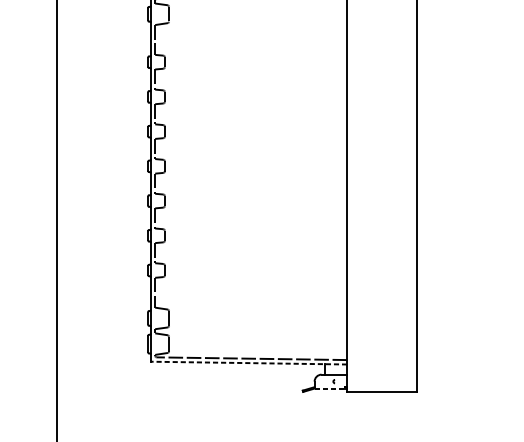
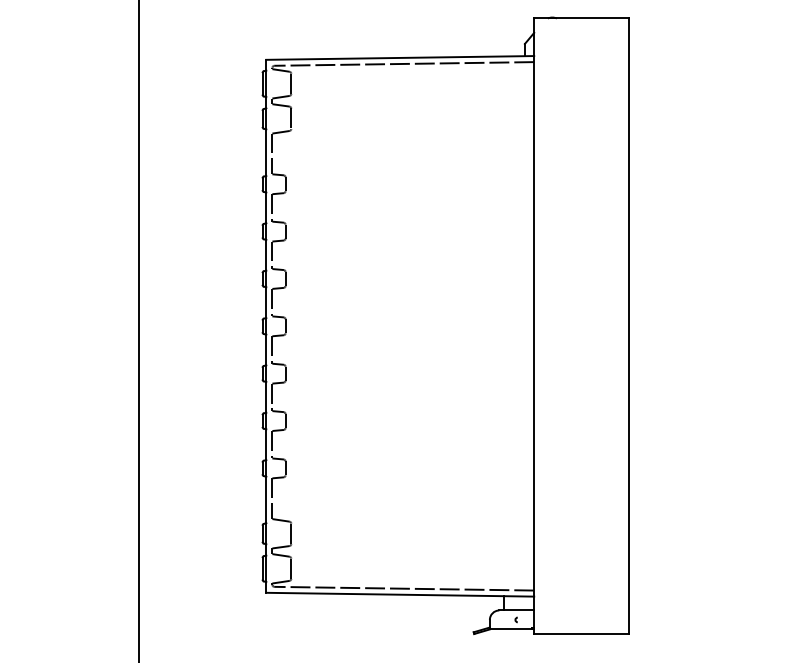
line: (249, 362) -> (400, 594), dashed -> solid
line: (329, 388) -> (510, 629), dashed -> solid

